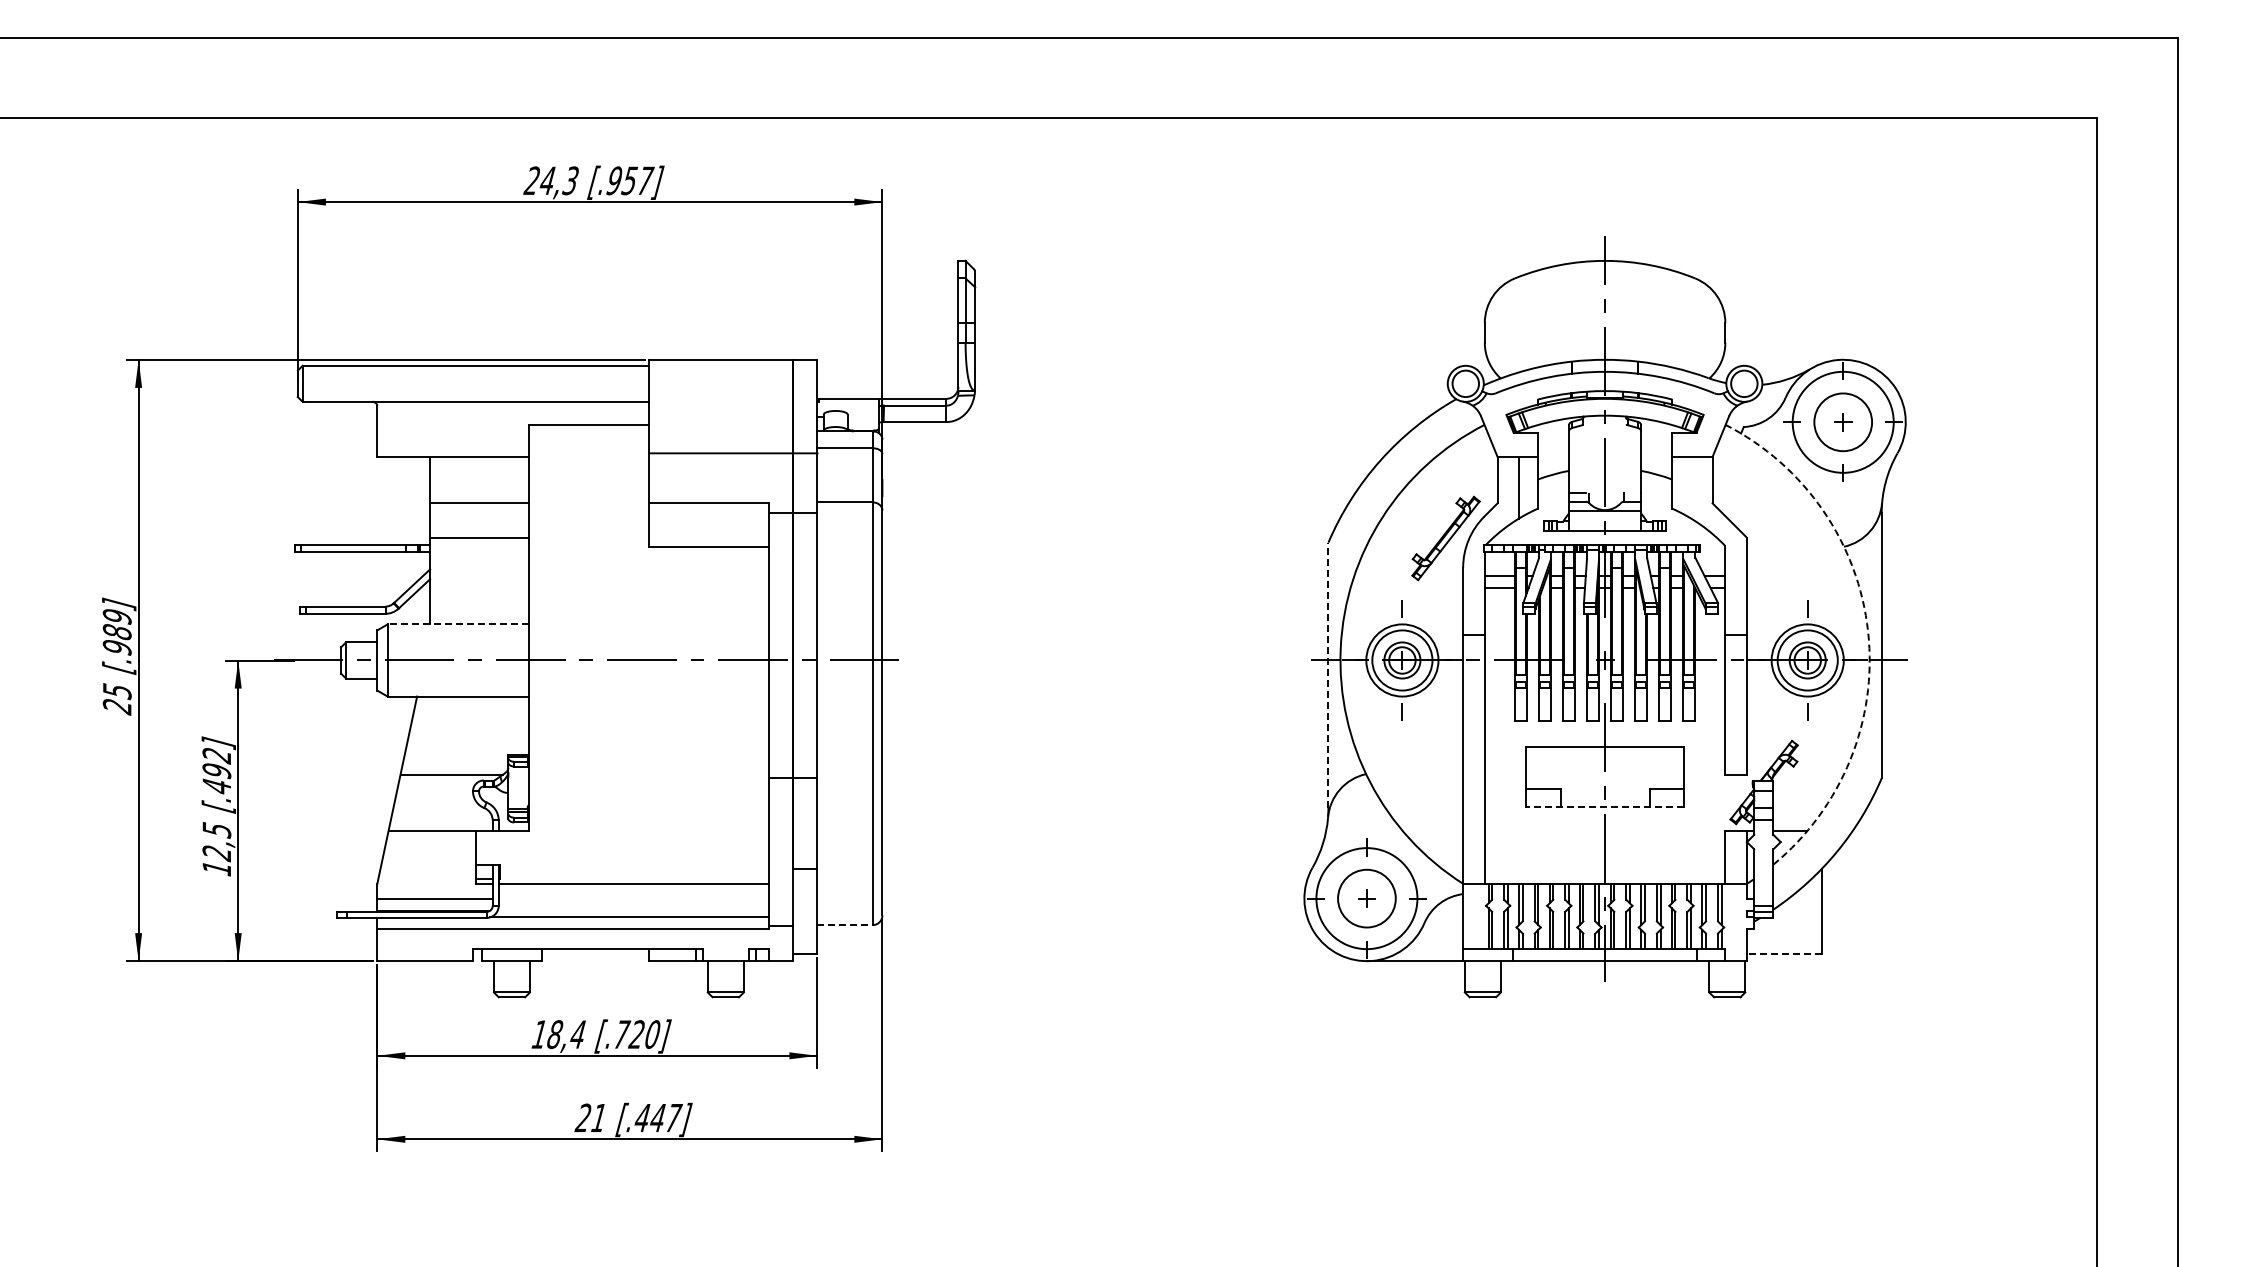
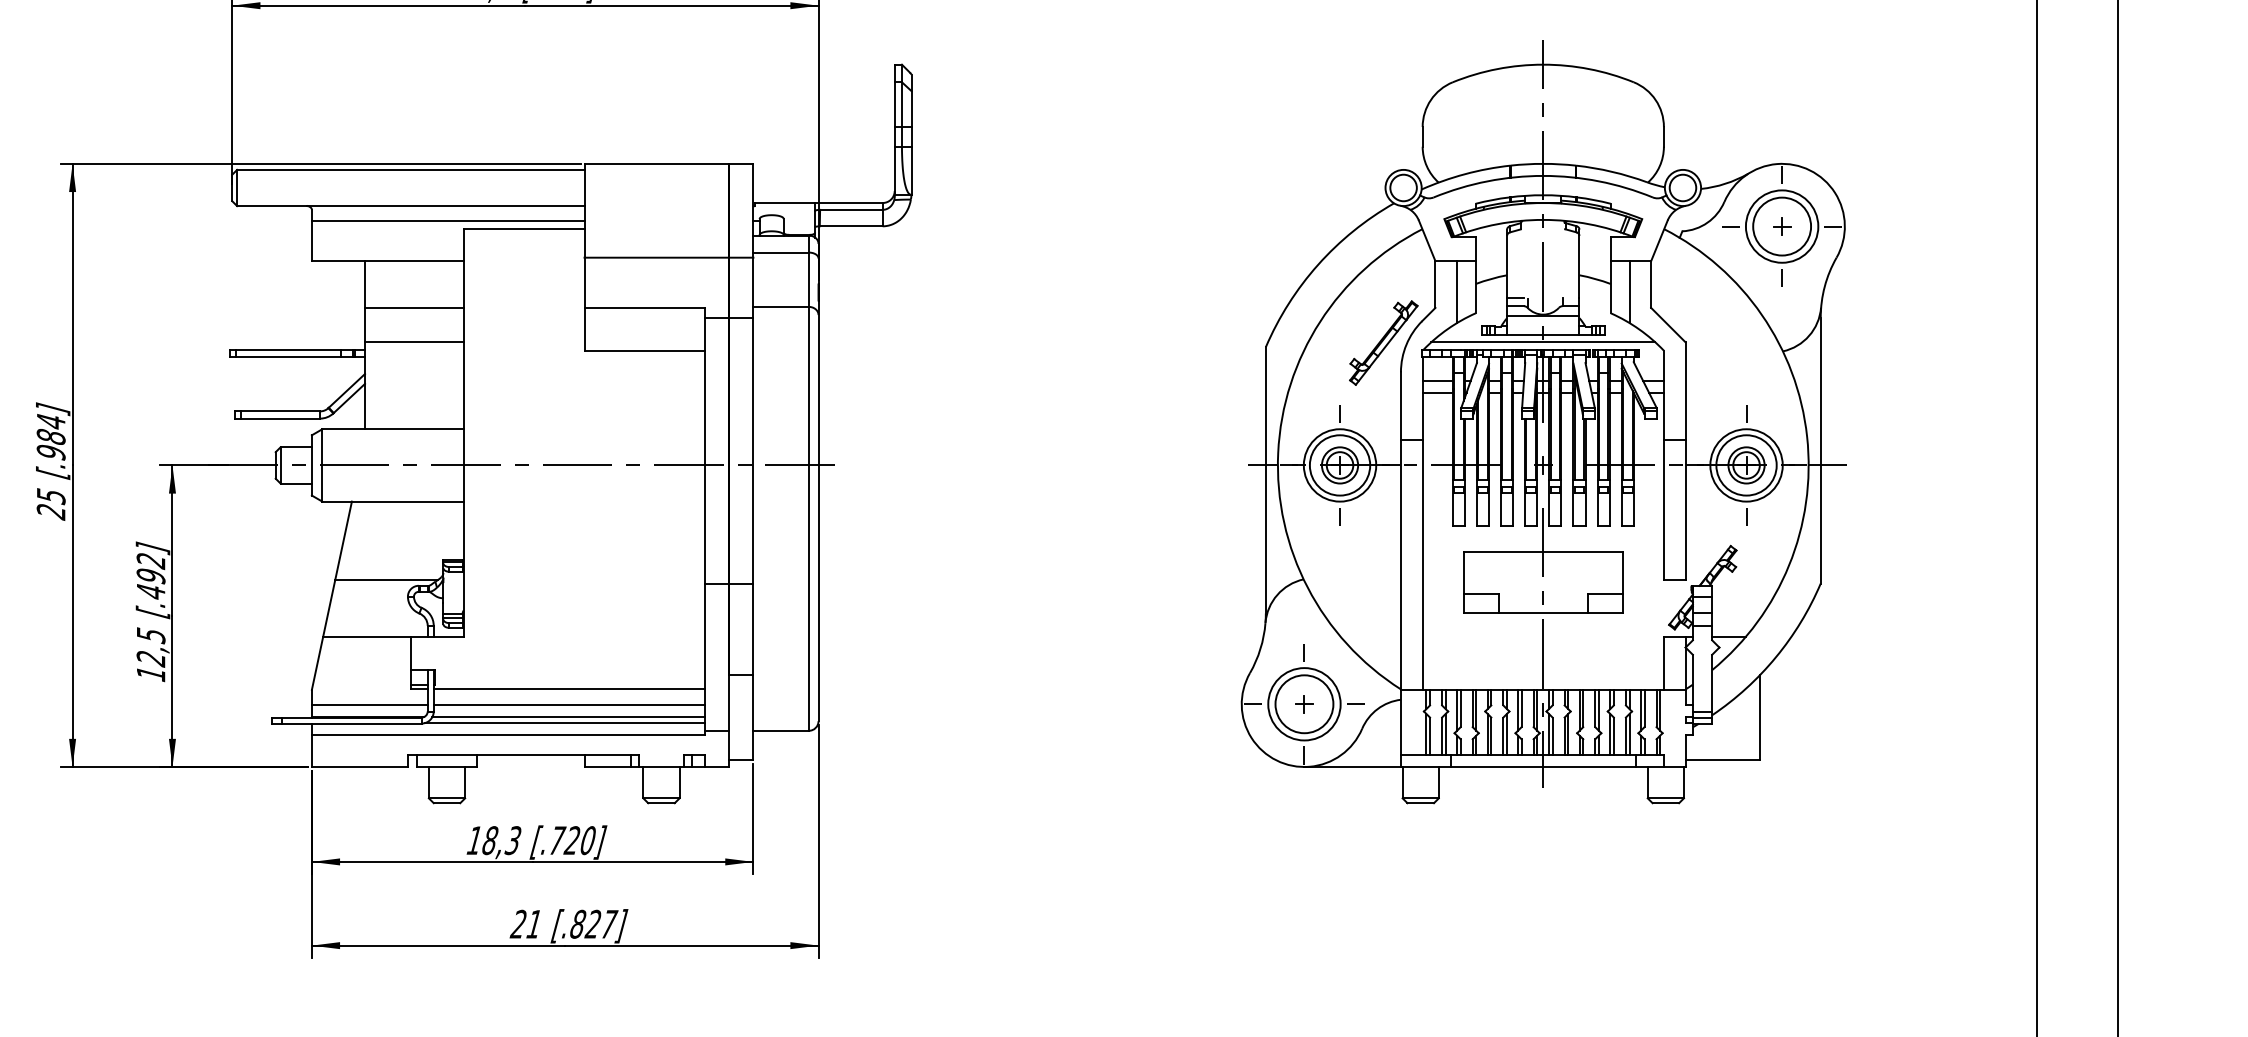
line: (513, 416) -> (448, 220), added
circle: (1843, 422) -> (1782, 226), size x0.71
line: (1691, 487) -> (1629, 291), added
line: (1604, 537) -> (1542, 342), added
text: (116, 617) -> (50, 422), [.989] -> [.984]
line: (458, 624) -> (393, 429), dashed -> solid
arc: (1868, 631) -> (1807, 436), dashed -> solid
line: (1328, 675) -> (1265, 480), dashed -> solid
line: (1604, 807) -> (1542, 612), dashed -> solid
circle: (1366, 898) -> (1304, 704), size x0.71
line: (633, 899) -> (568, 705), added
line: (633, 911) -> (568, 717), added
line: (845, 925) -> (781, 731), dashed -> solid
line: (1783, 953) -> (1722, 759), dashed -> solid
text: (577, 1034) -> (512, 840), 18,4 -> 18,3
text: (649, 1117) -> (584, 923), [.447] -> [.827]

